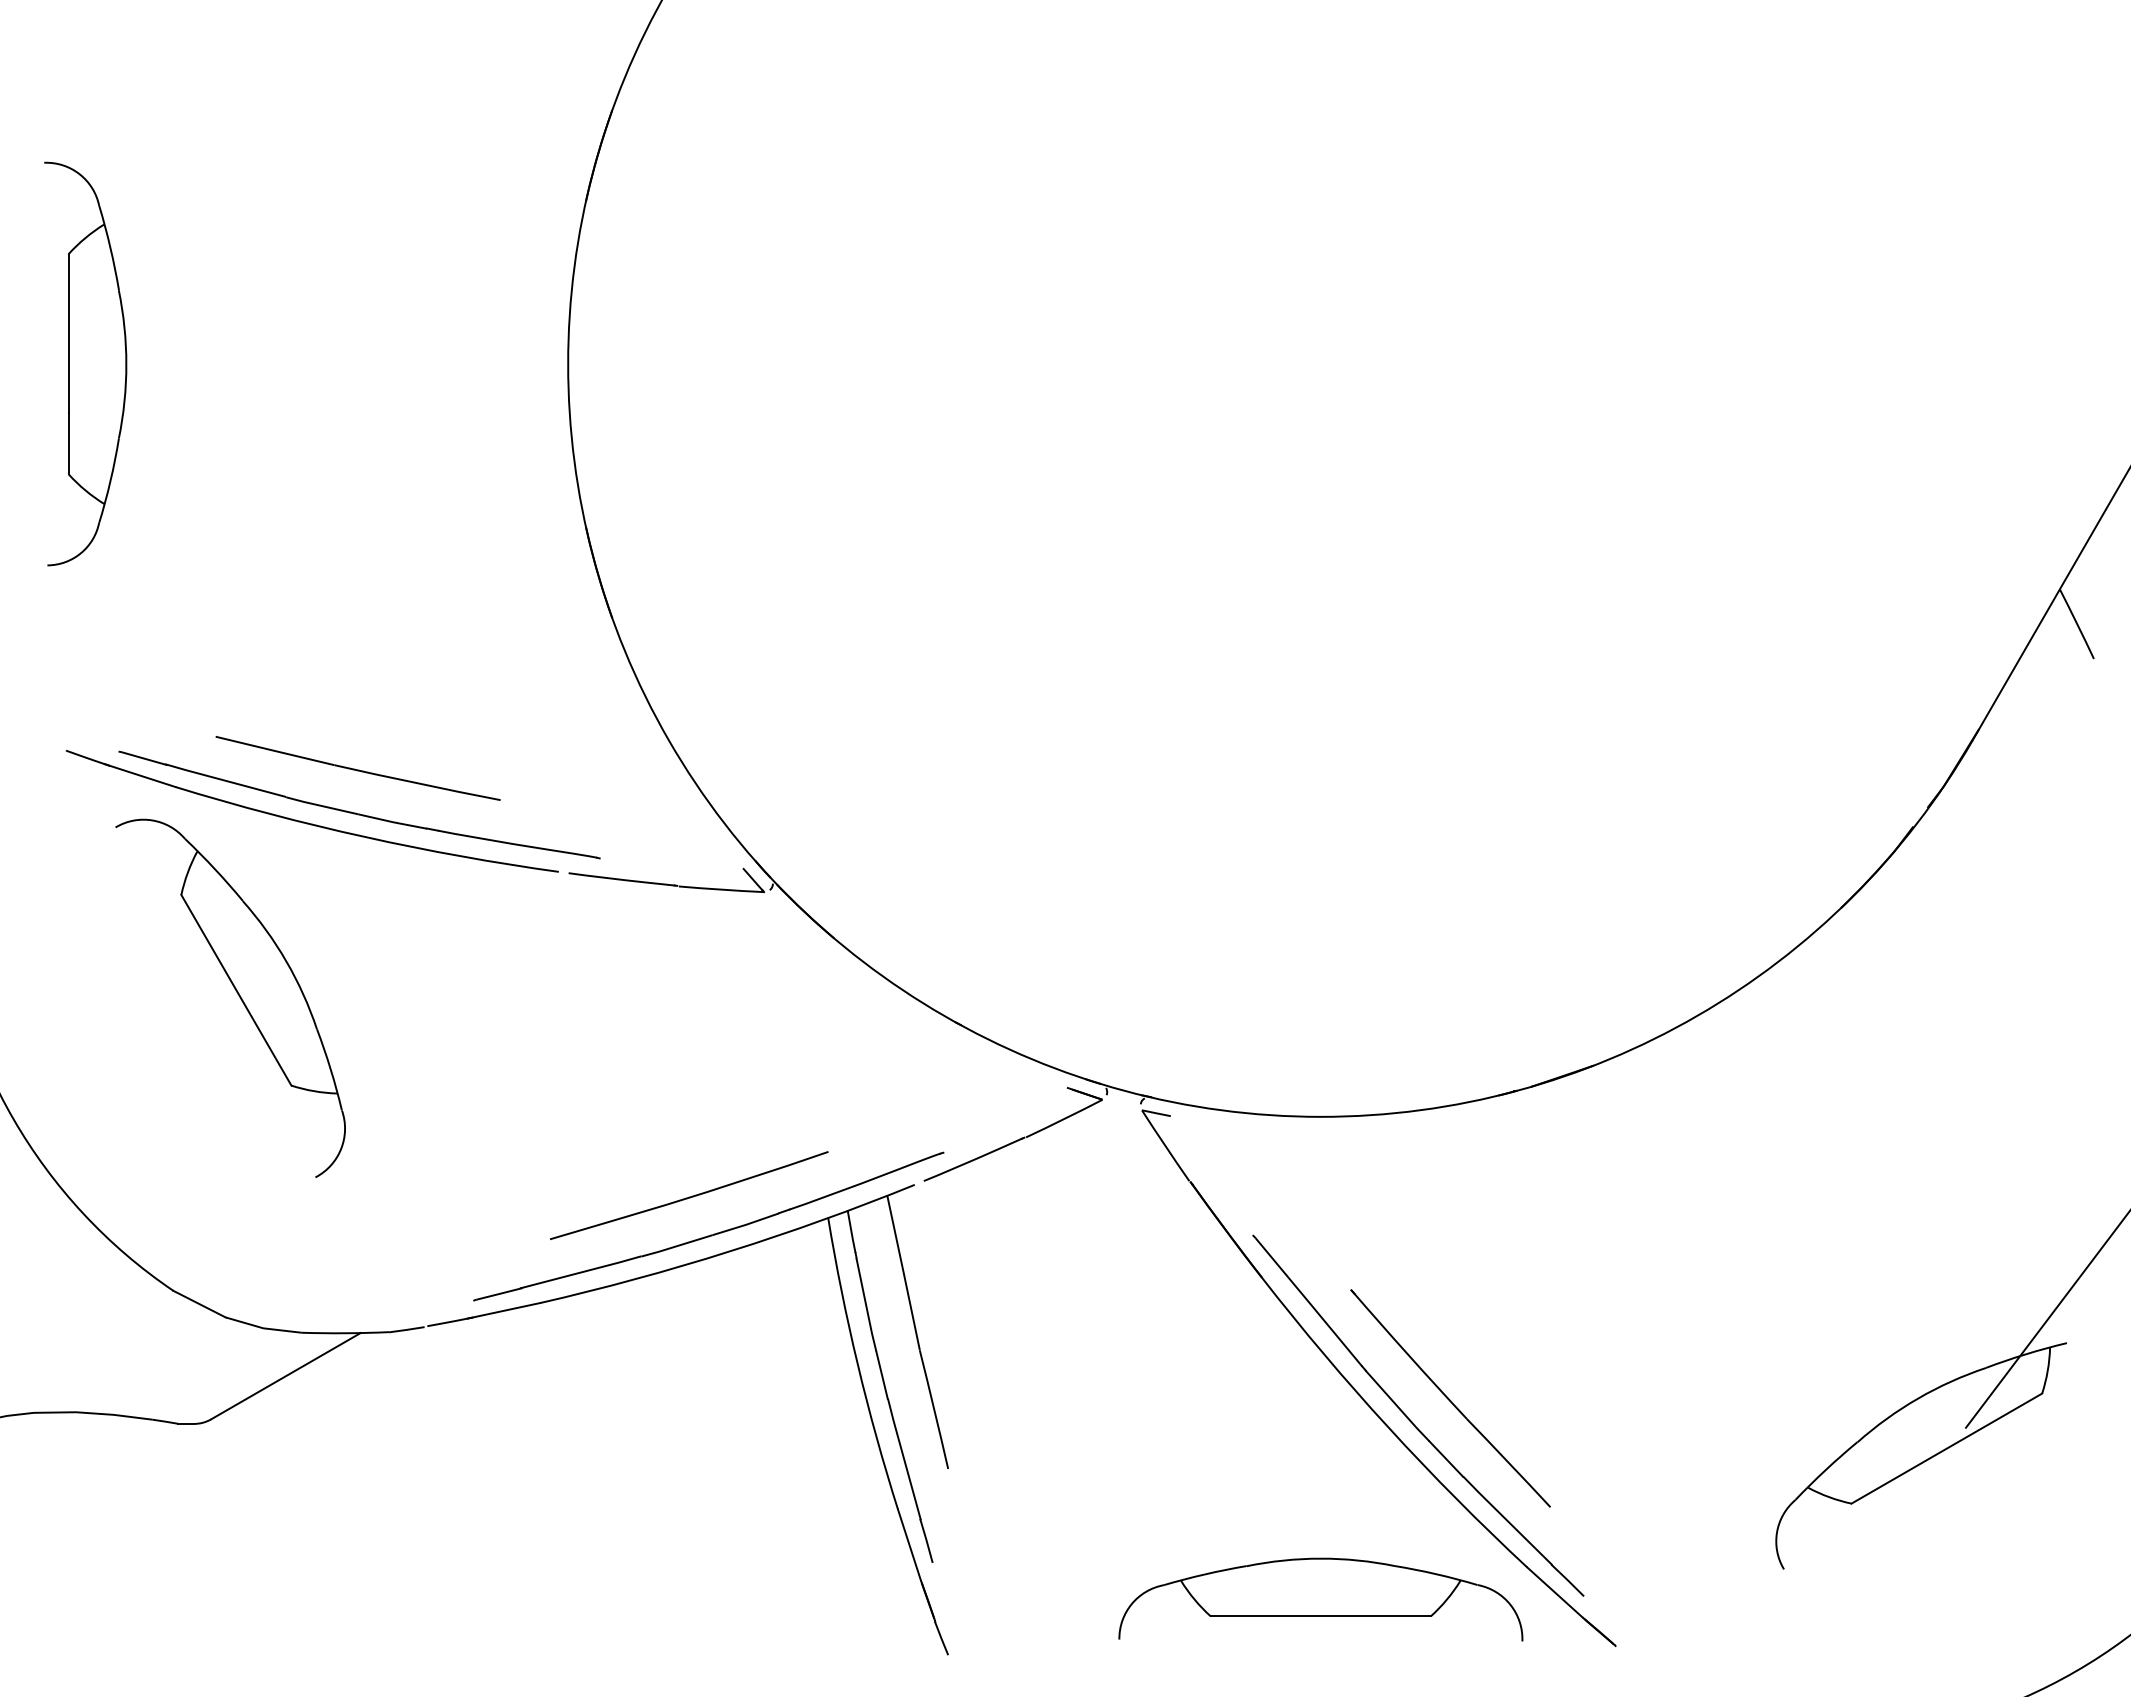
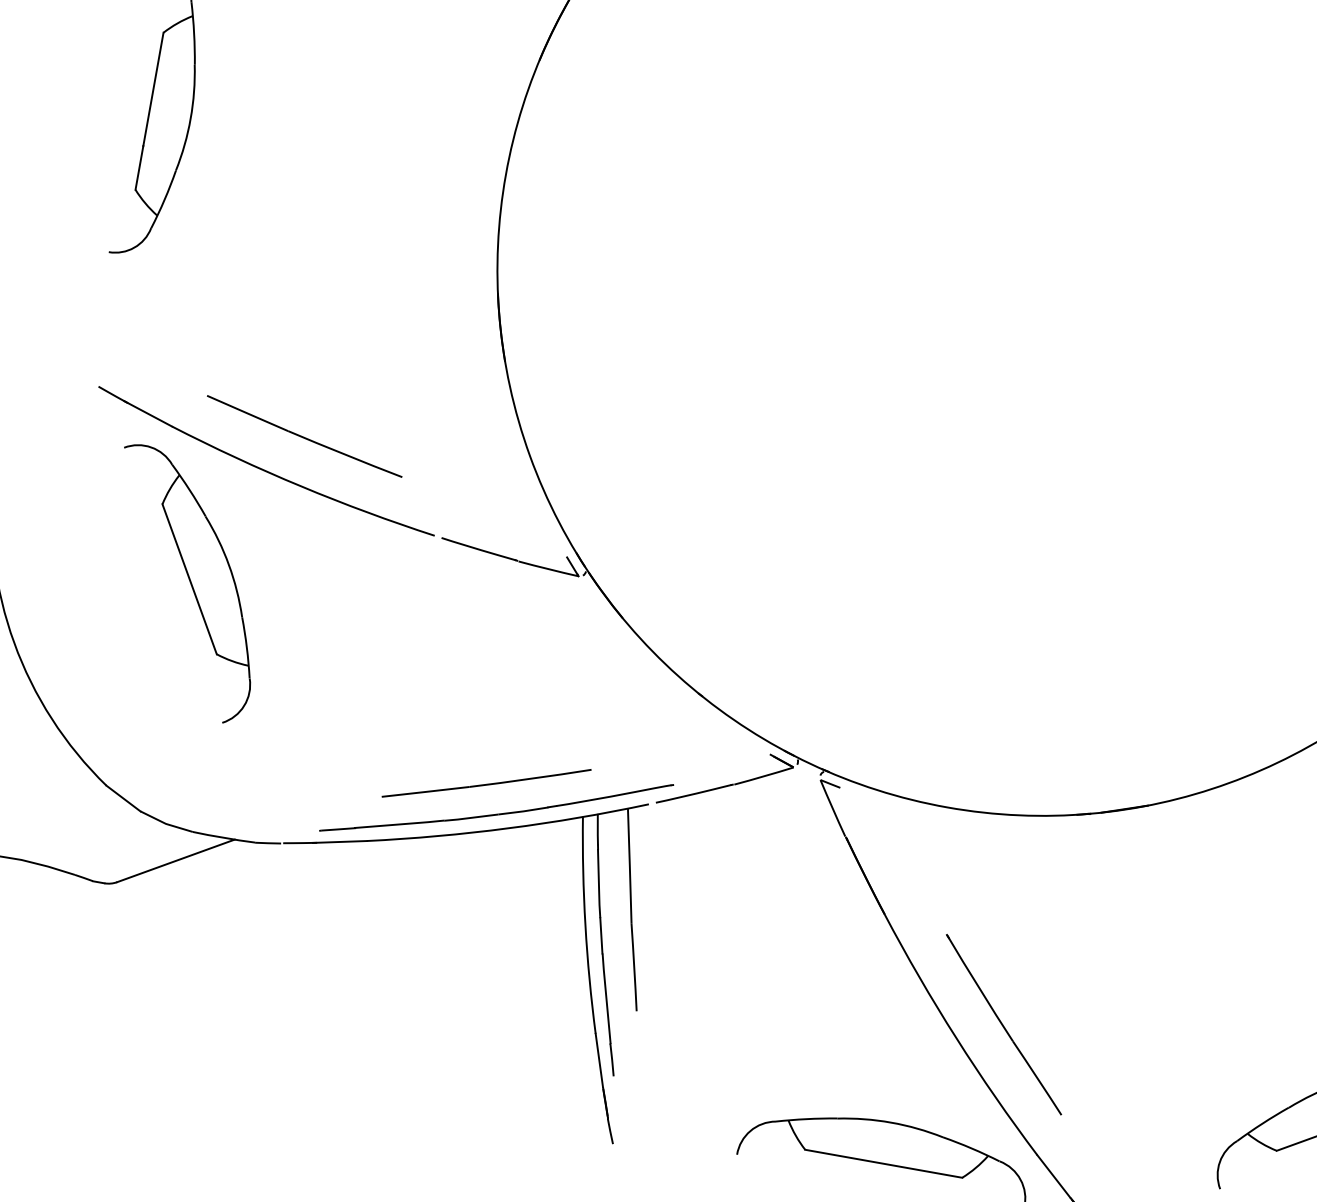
part: (355, 812) -> (297, 467), removed
part: (1412, 1421) -> (973, 1036), removed

